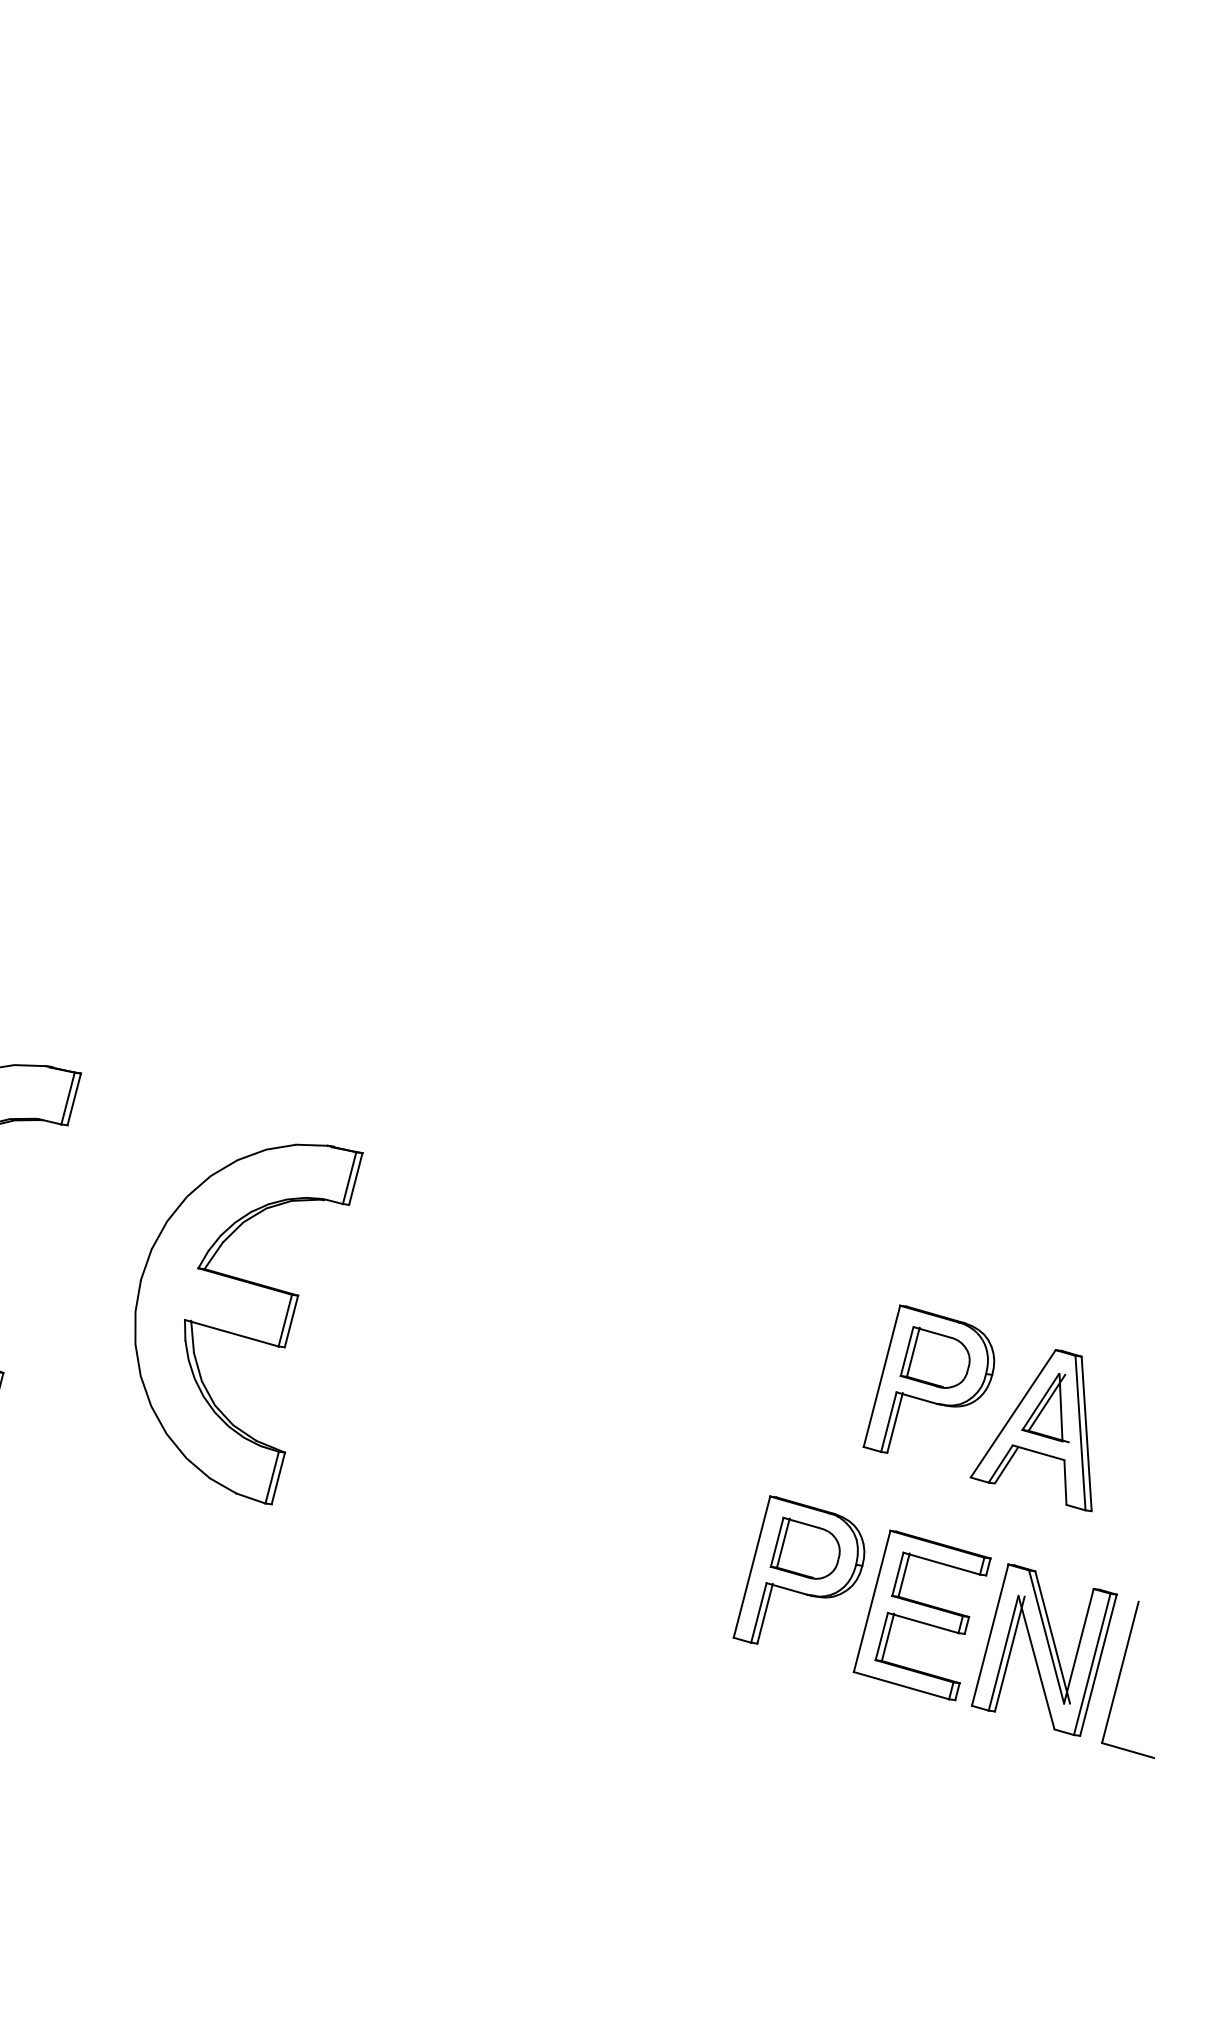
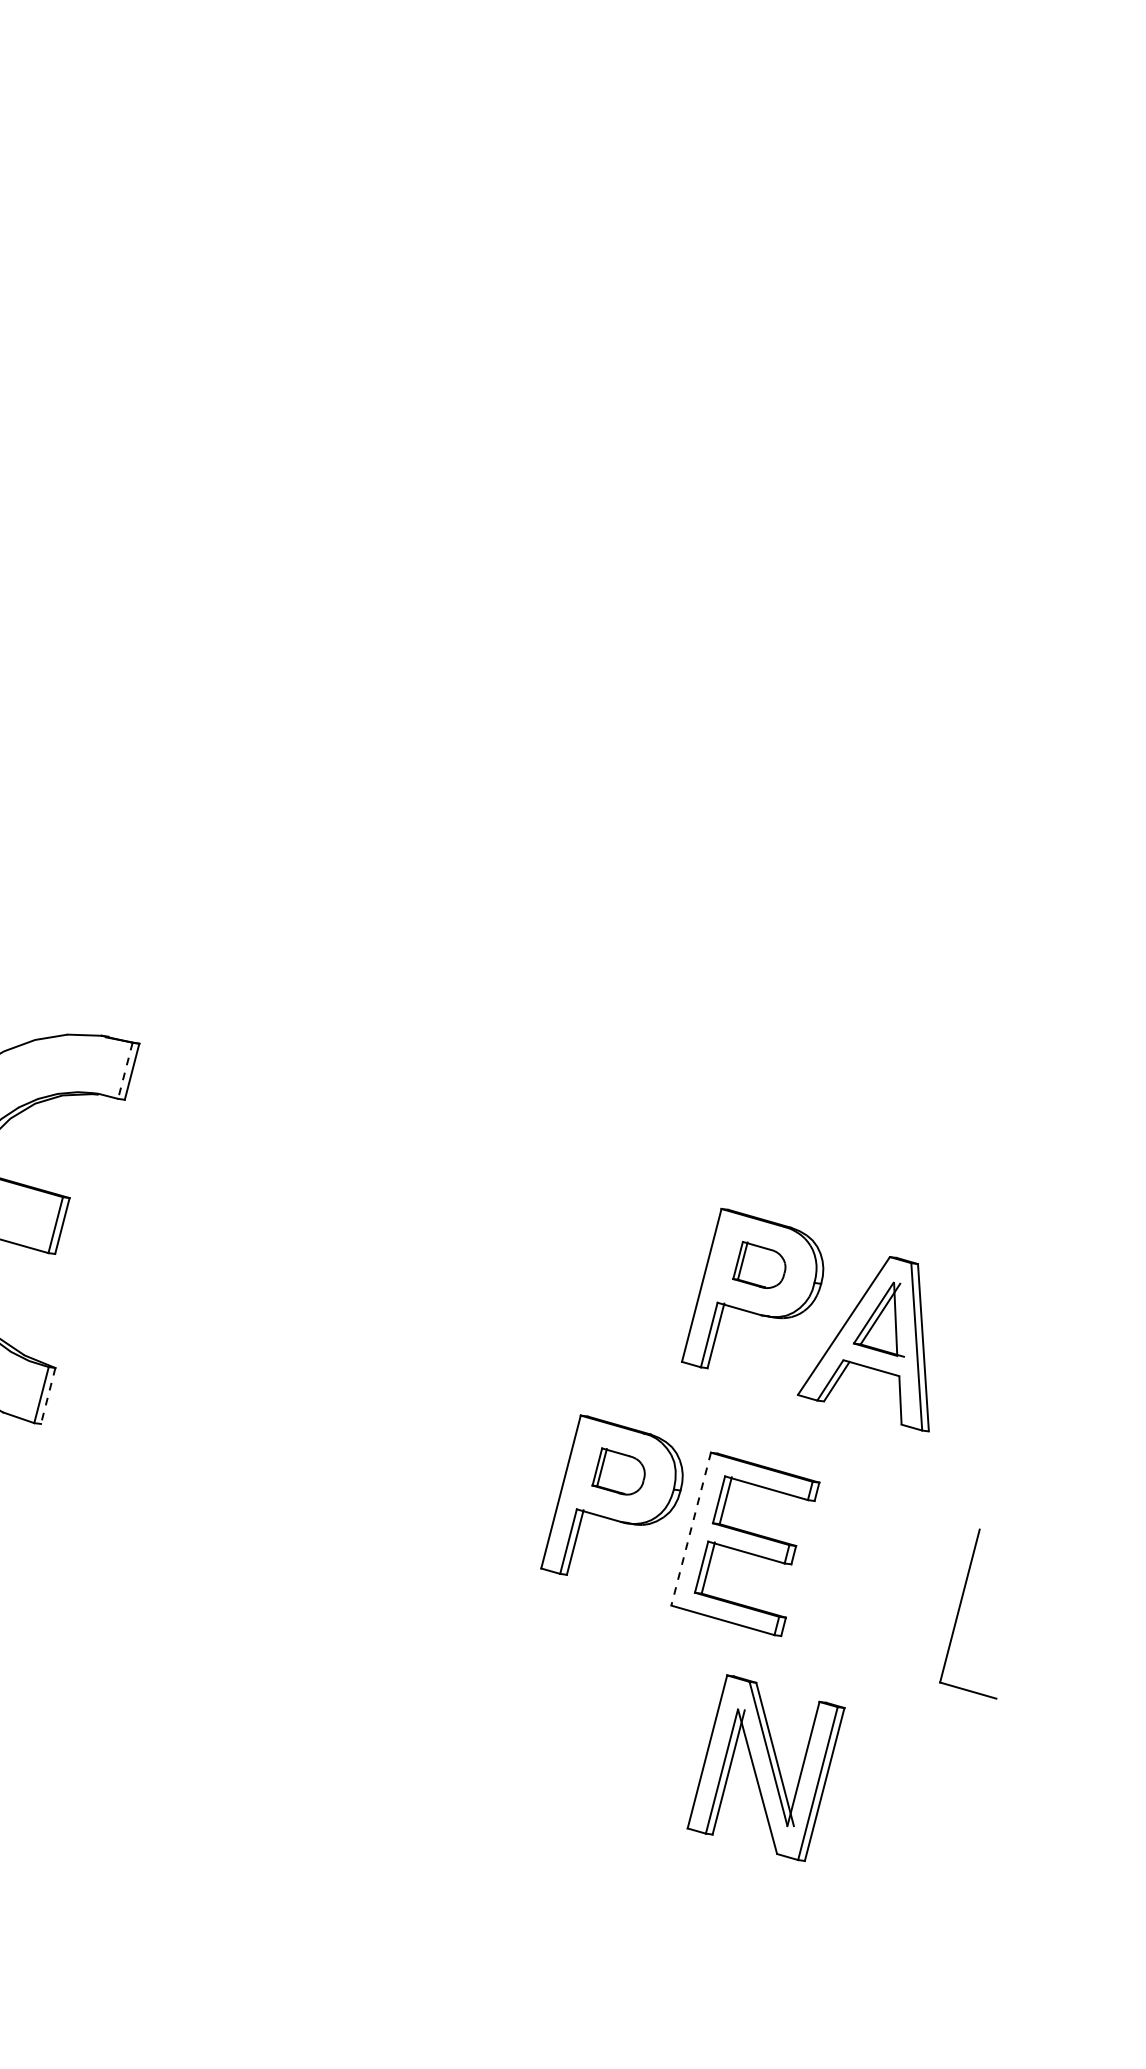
line: (349, 1178) -> (125, 1071), solid -> dashed
part: (934, 1357) -> (758, 1265), size x0.7
line: (278, 1478) -> (48, 1396), solid -> dashed
part: (804, 1547) -> (617, 1470), size x0.7
line: (872, 1601) -> (691, 1529), solid -> dashed
part: (1043, 1649) -> (765, 1767), moved

